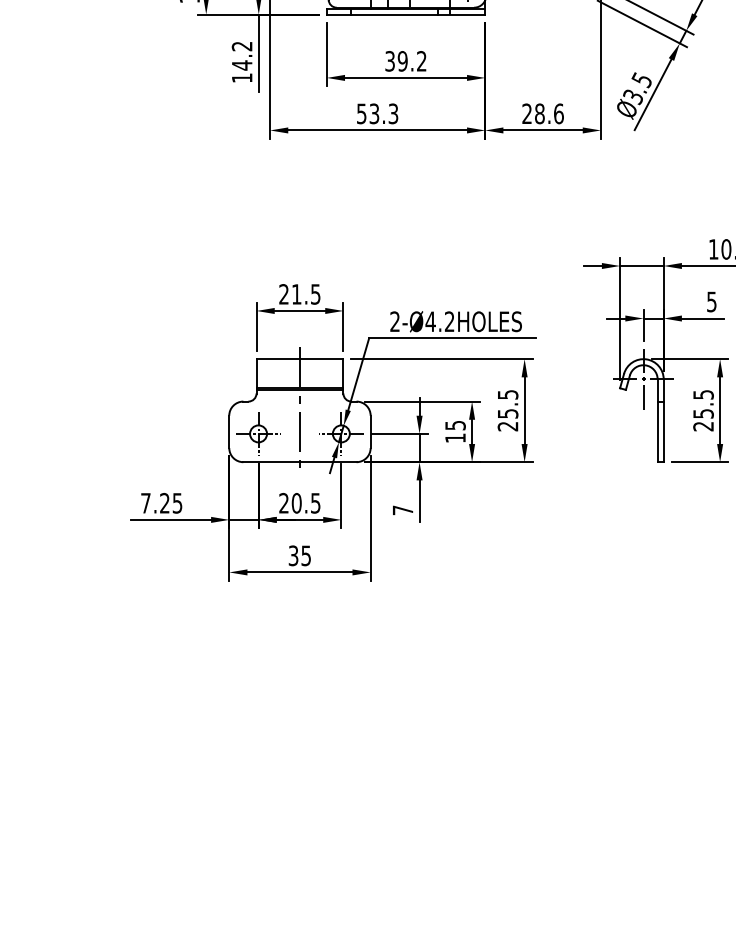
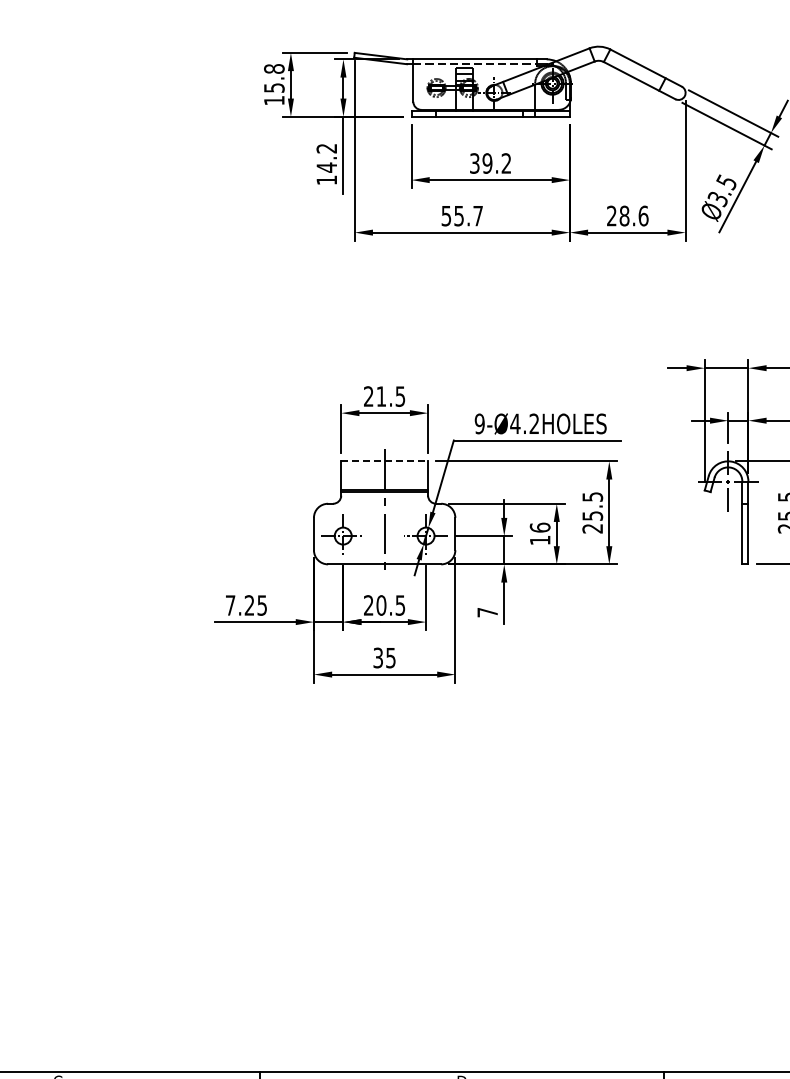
text: (383, 113) -> (468, 215), 53.3 -> 55.7
text: (394, 321) -> (479, 423), 2-Ø4.2HOLES -> 9-Ø4.2HOLES
line: (300, 359) -> (385, 461), solid -> dashed
text: (454, 425) -> (539, 527), 15 -> 16

